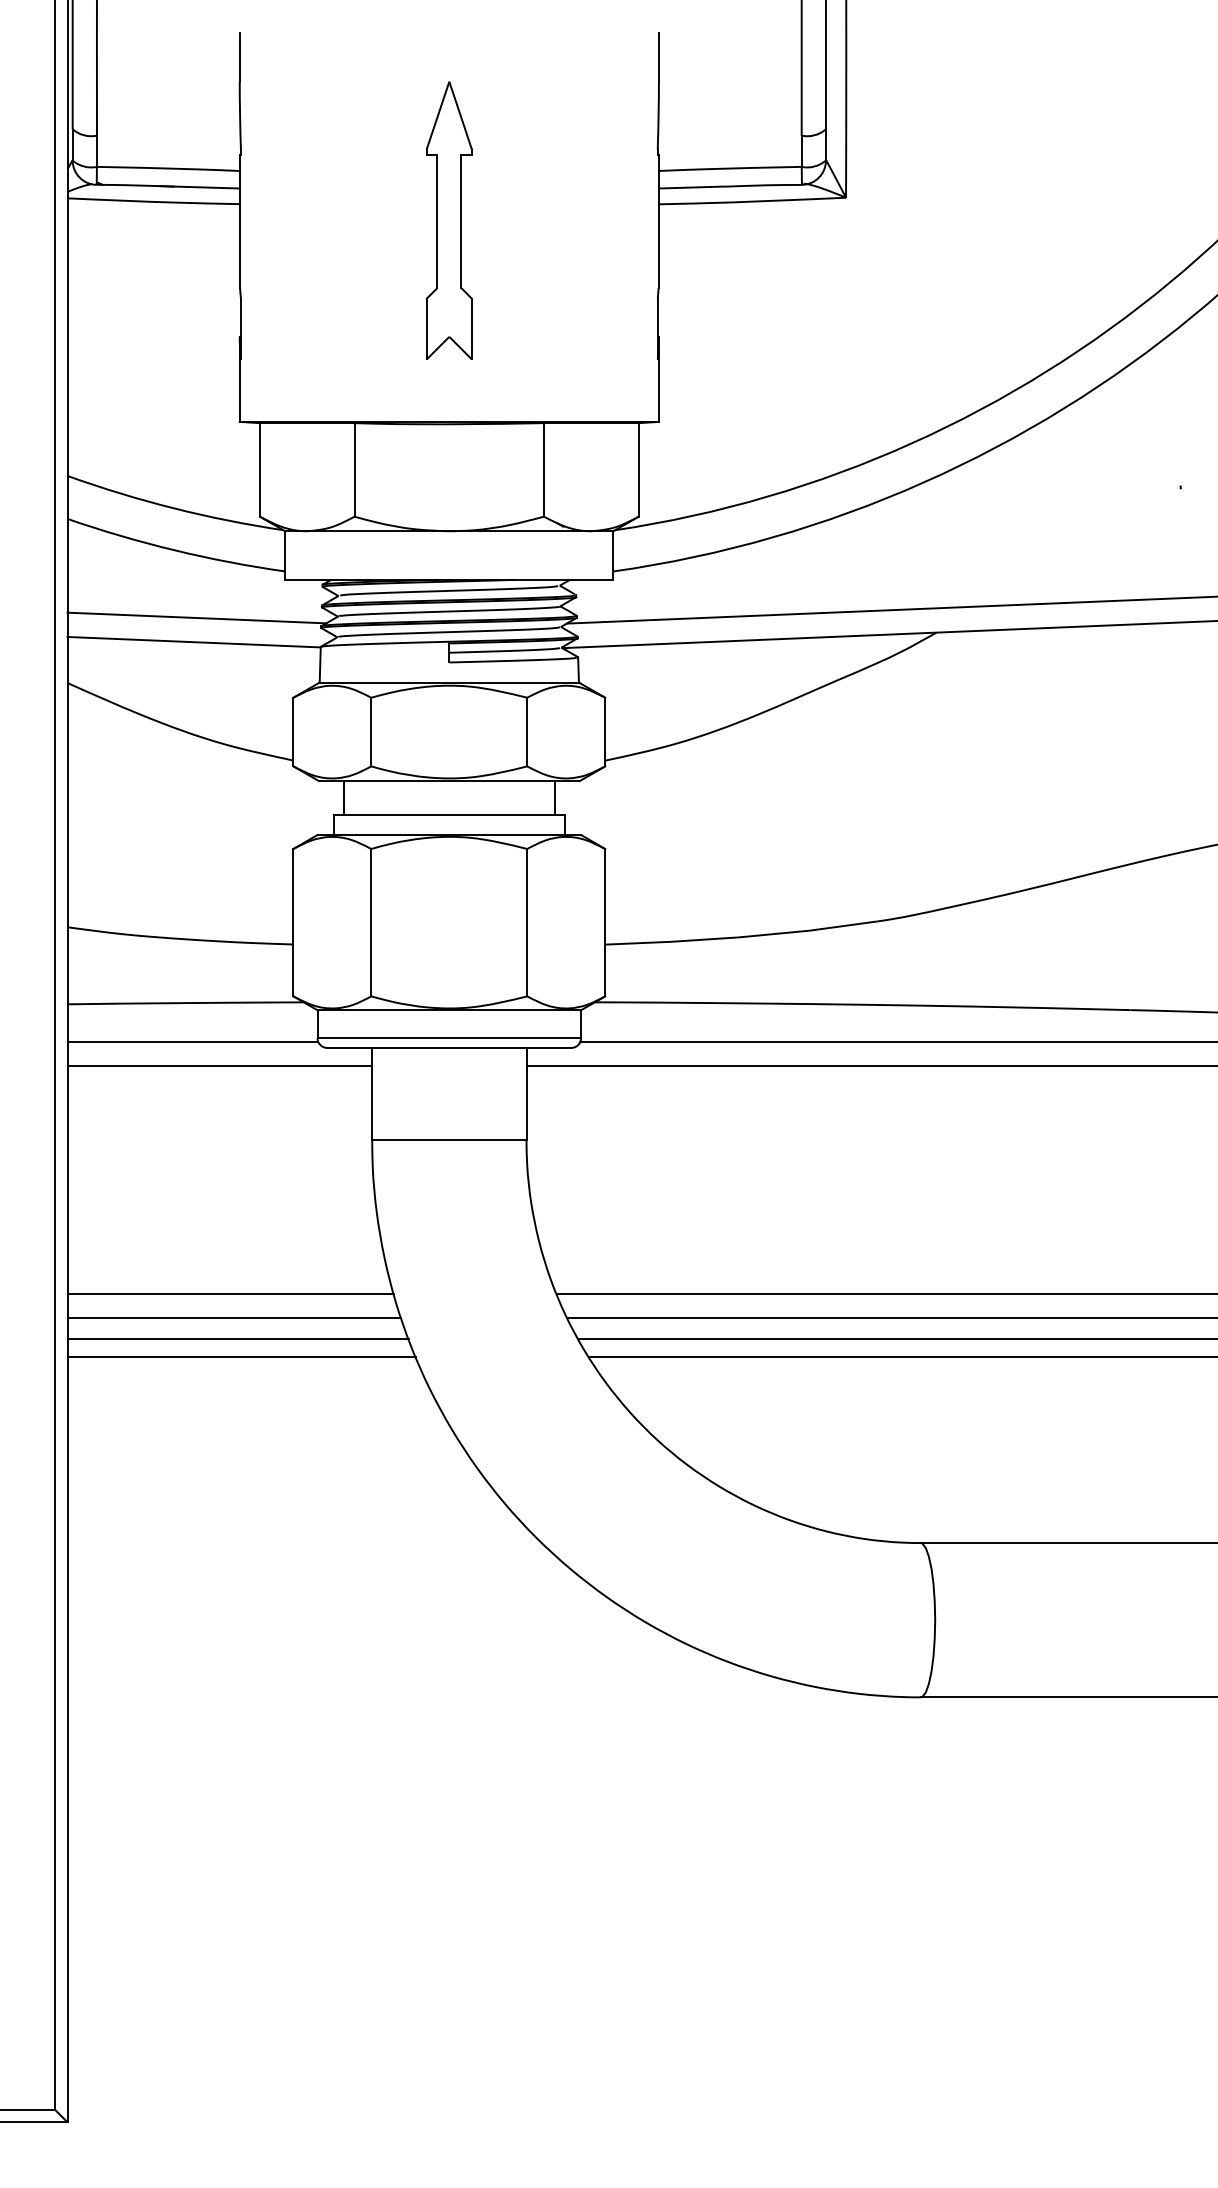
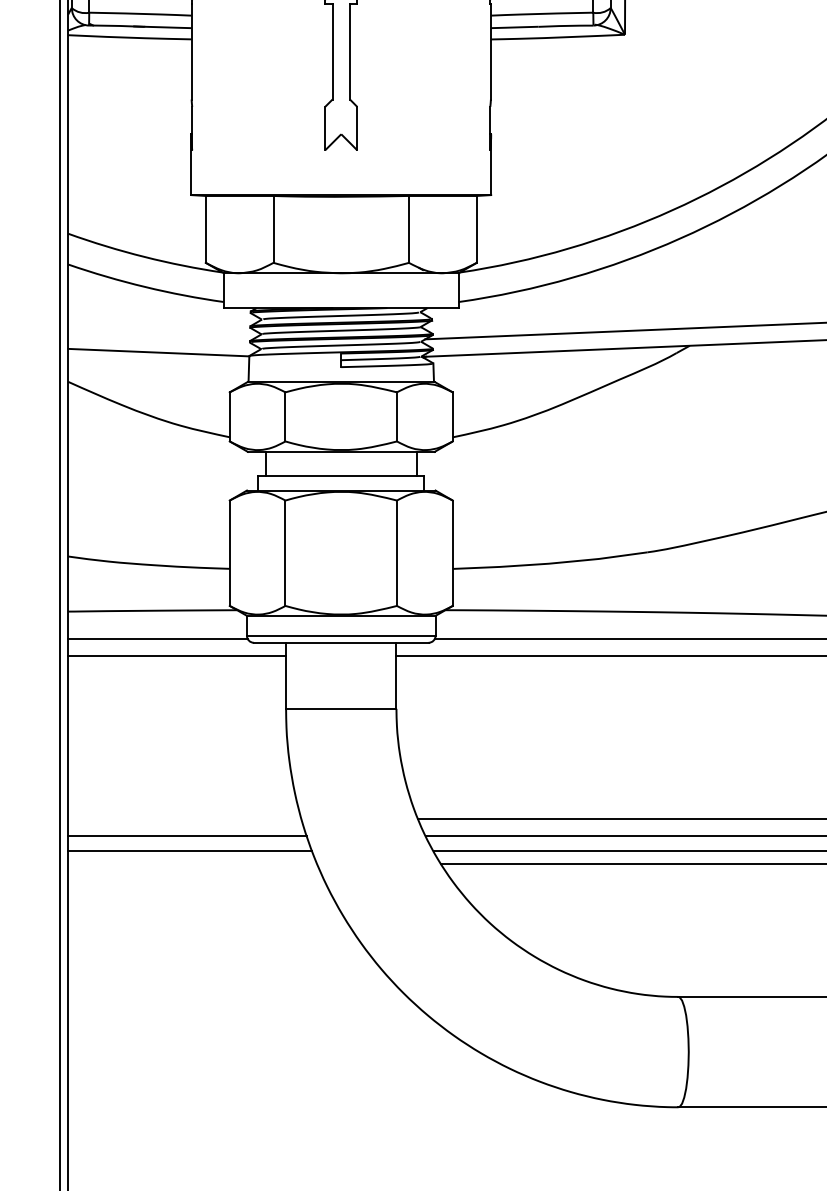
line: (196, 617) -> (160, 334), removed
line: (230, 1293) -> (184, 818), removed
line: (241, 1357) -> (192, 864), removed

